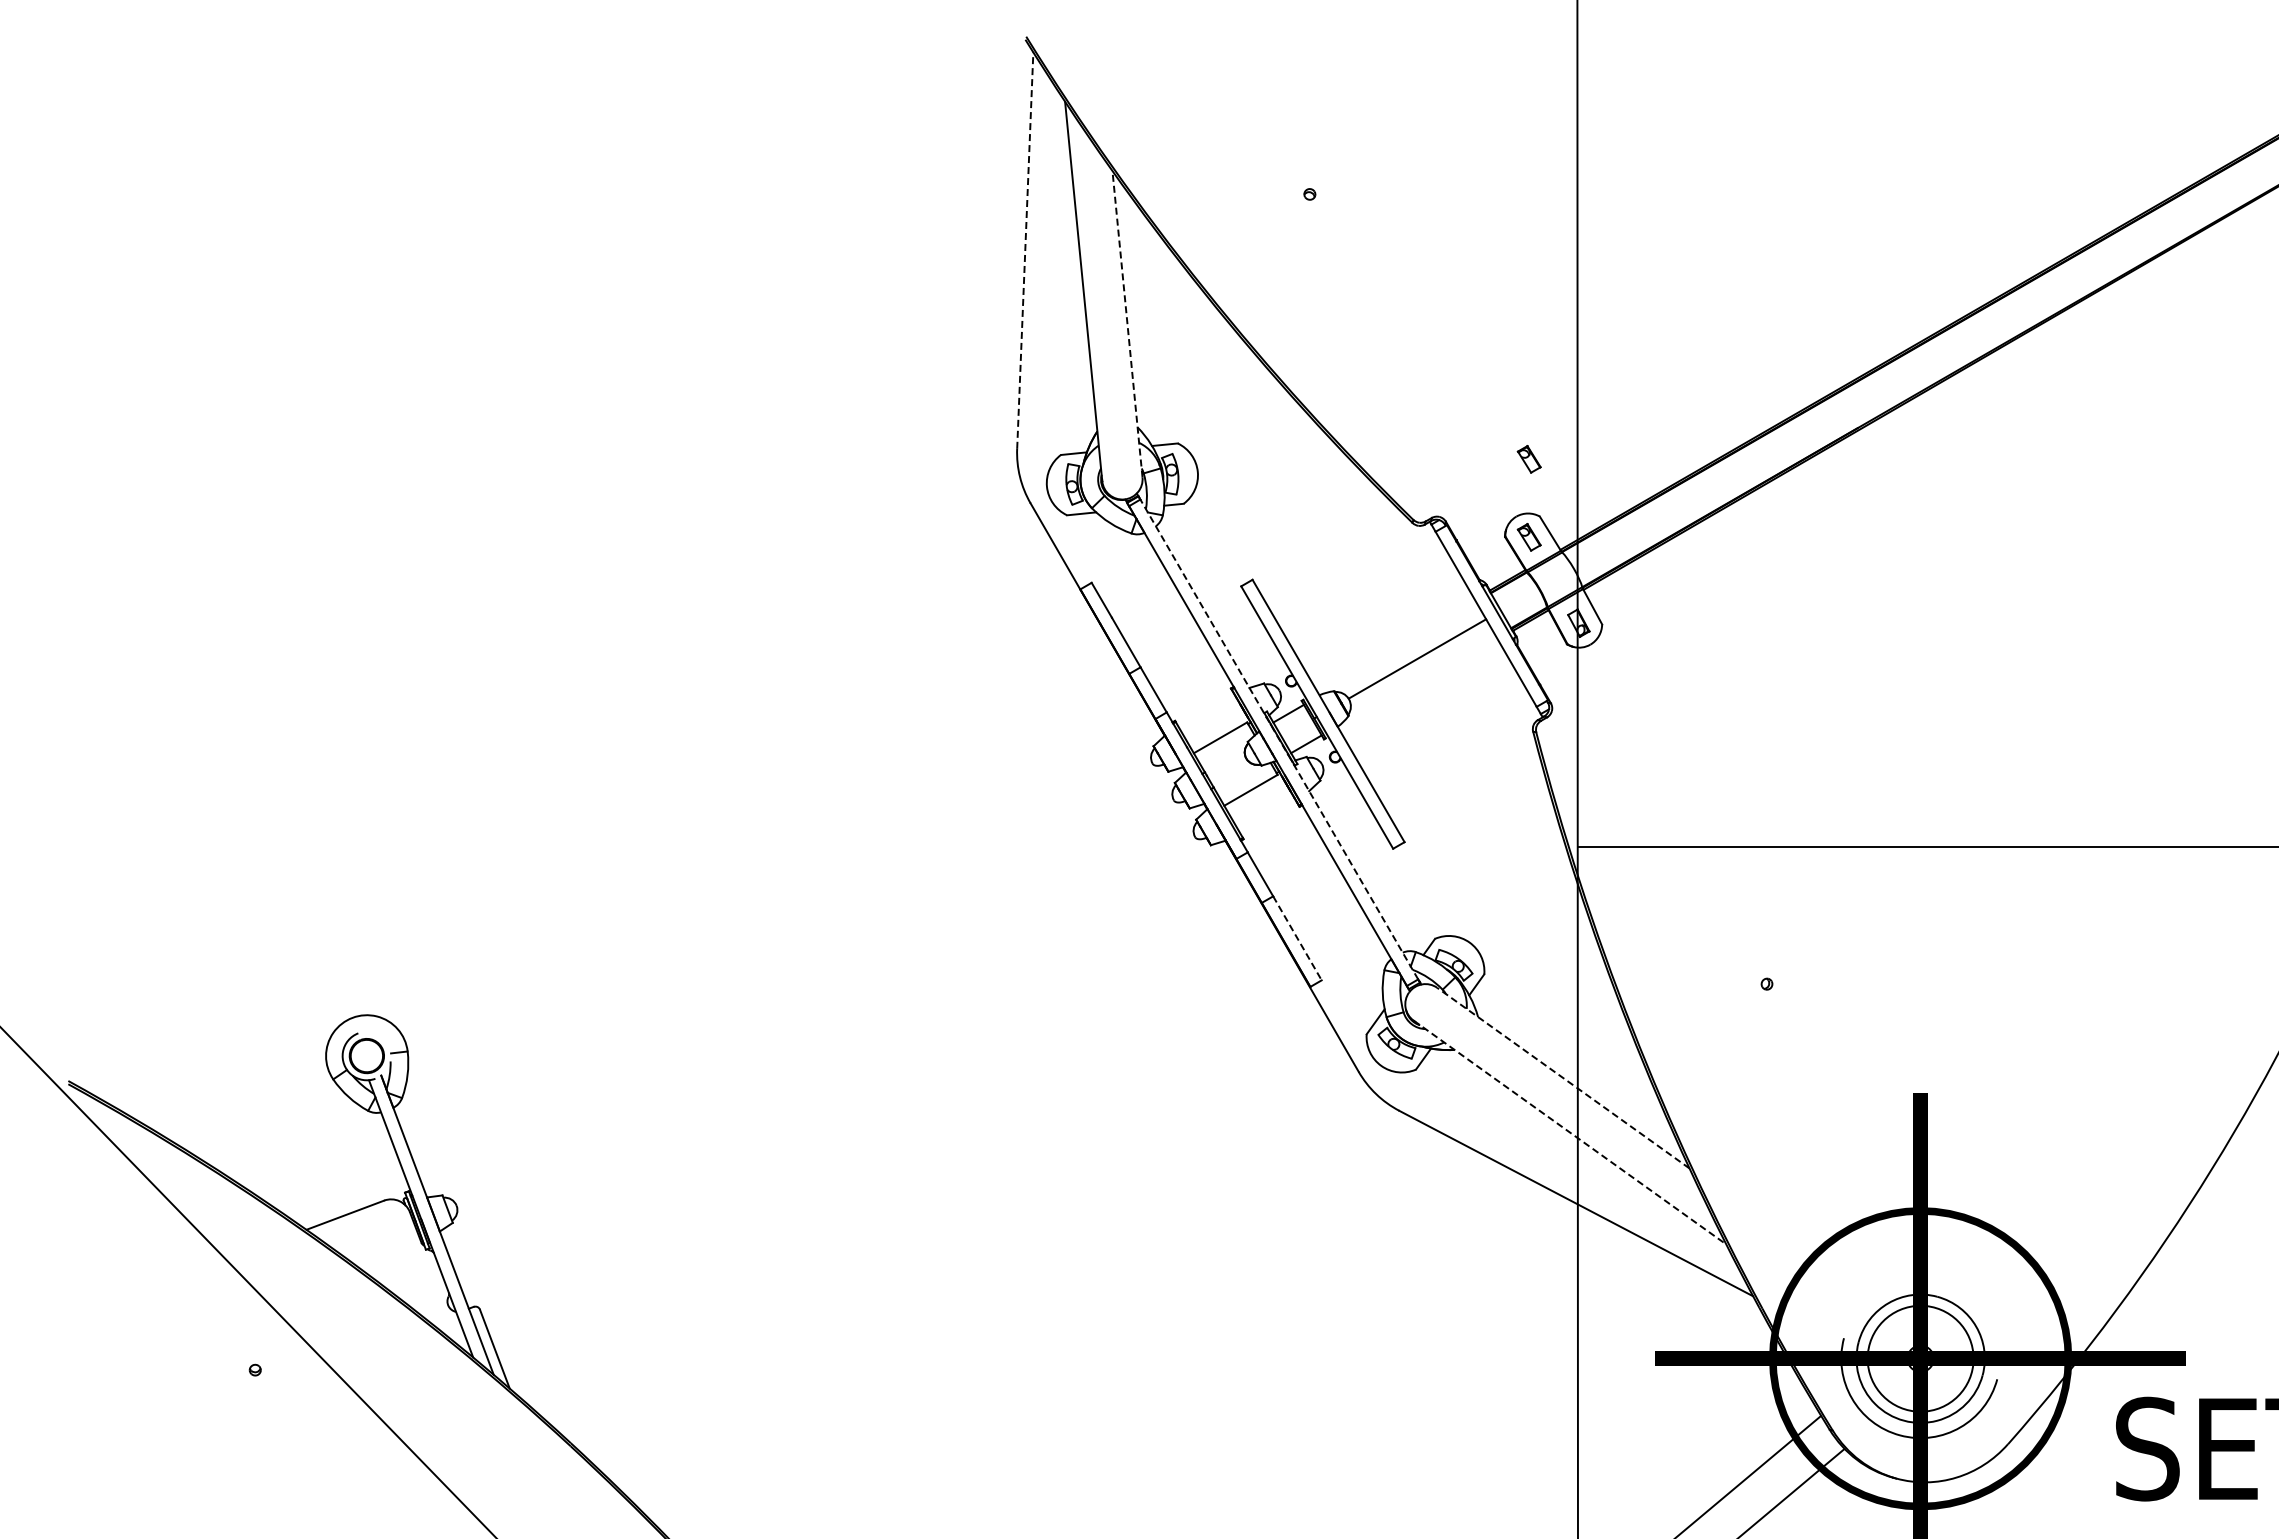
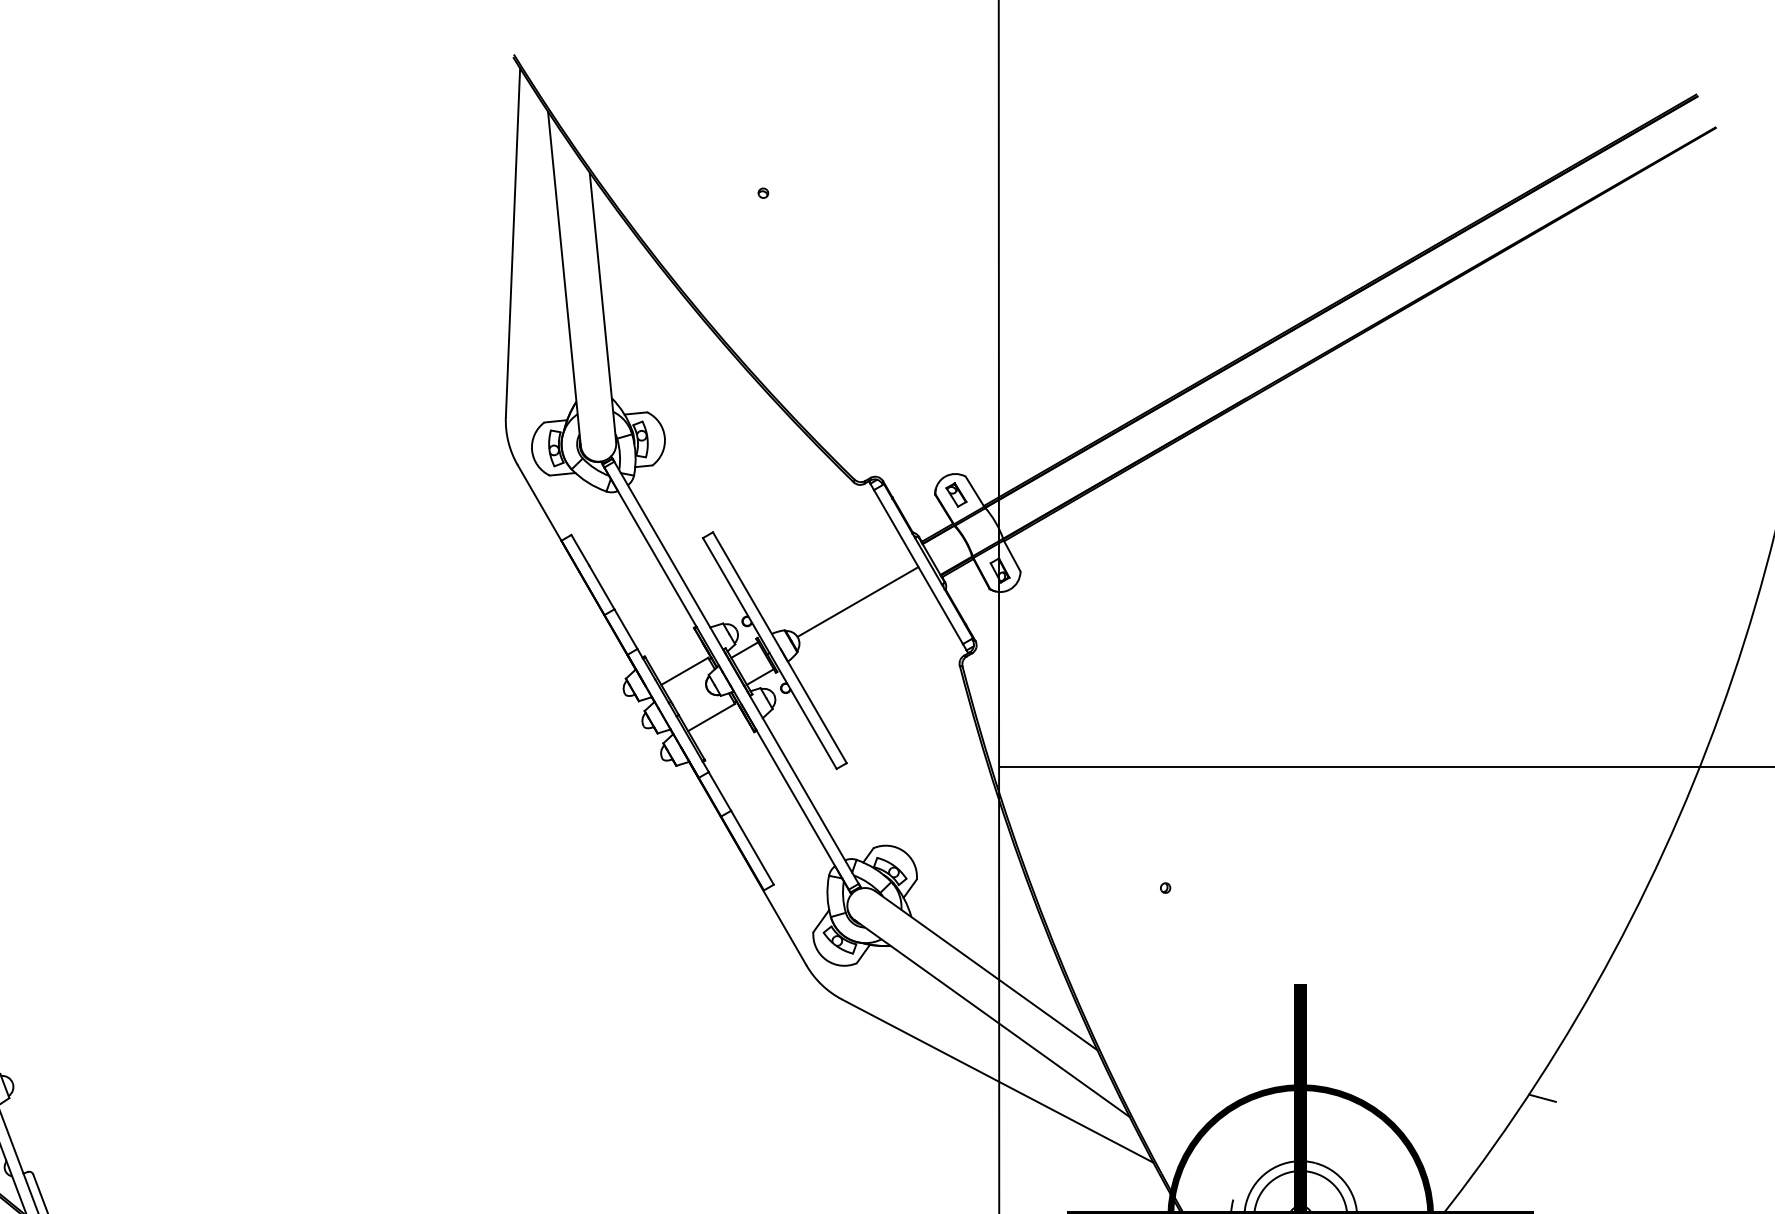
line: (1025, 250) -> (513, 242), dashed -> solid
line: (1127, 324) -> (602, 307), dashed -> solid
part: (1528, 459) -> (955, 426), removed
line: (1279, 739) -> (736, 672), dashed -> solid
line: (1297, 938) -> (752, 847), dashed -> solid
line: (1562, 1077) -> (985, 970), dashed -> solid
line: (1570, 1132) -> (992, 1018), dashed -> solid
line: (2195, 1222) -> (1542, 1097), added

